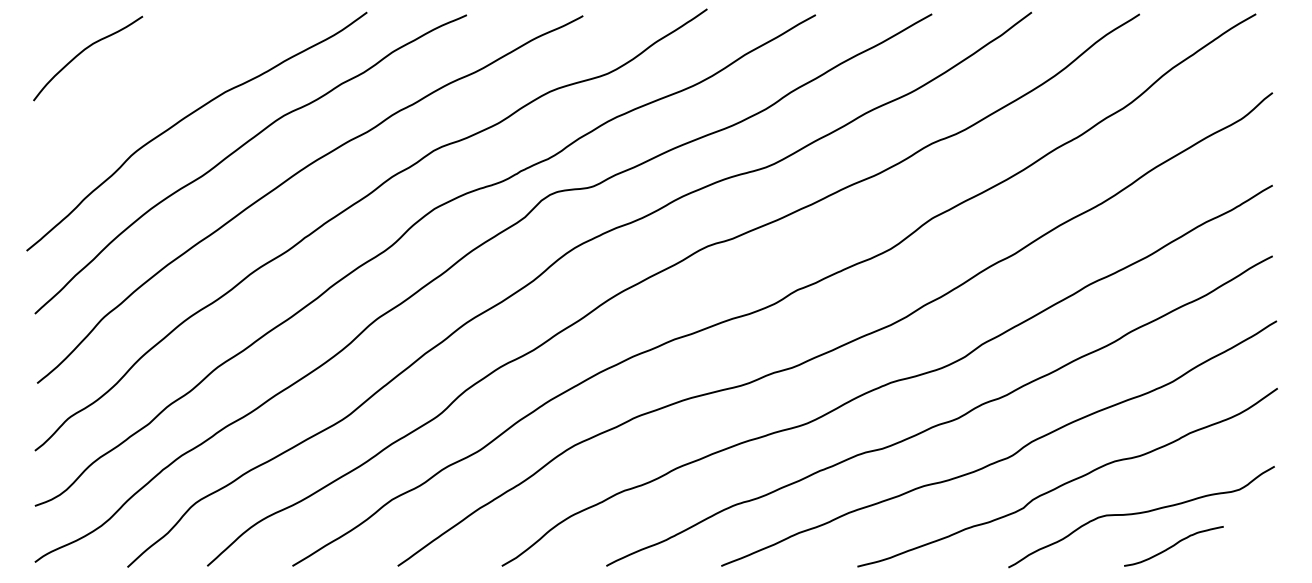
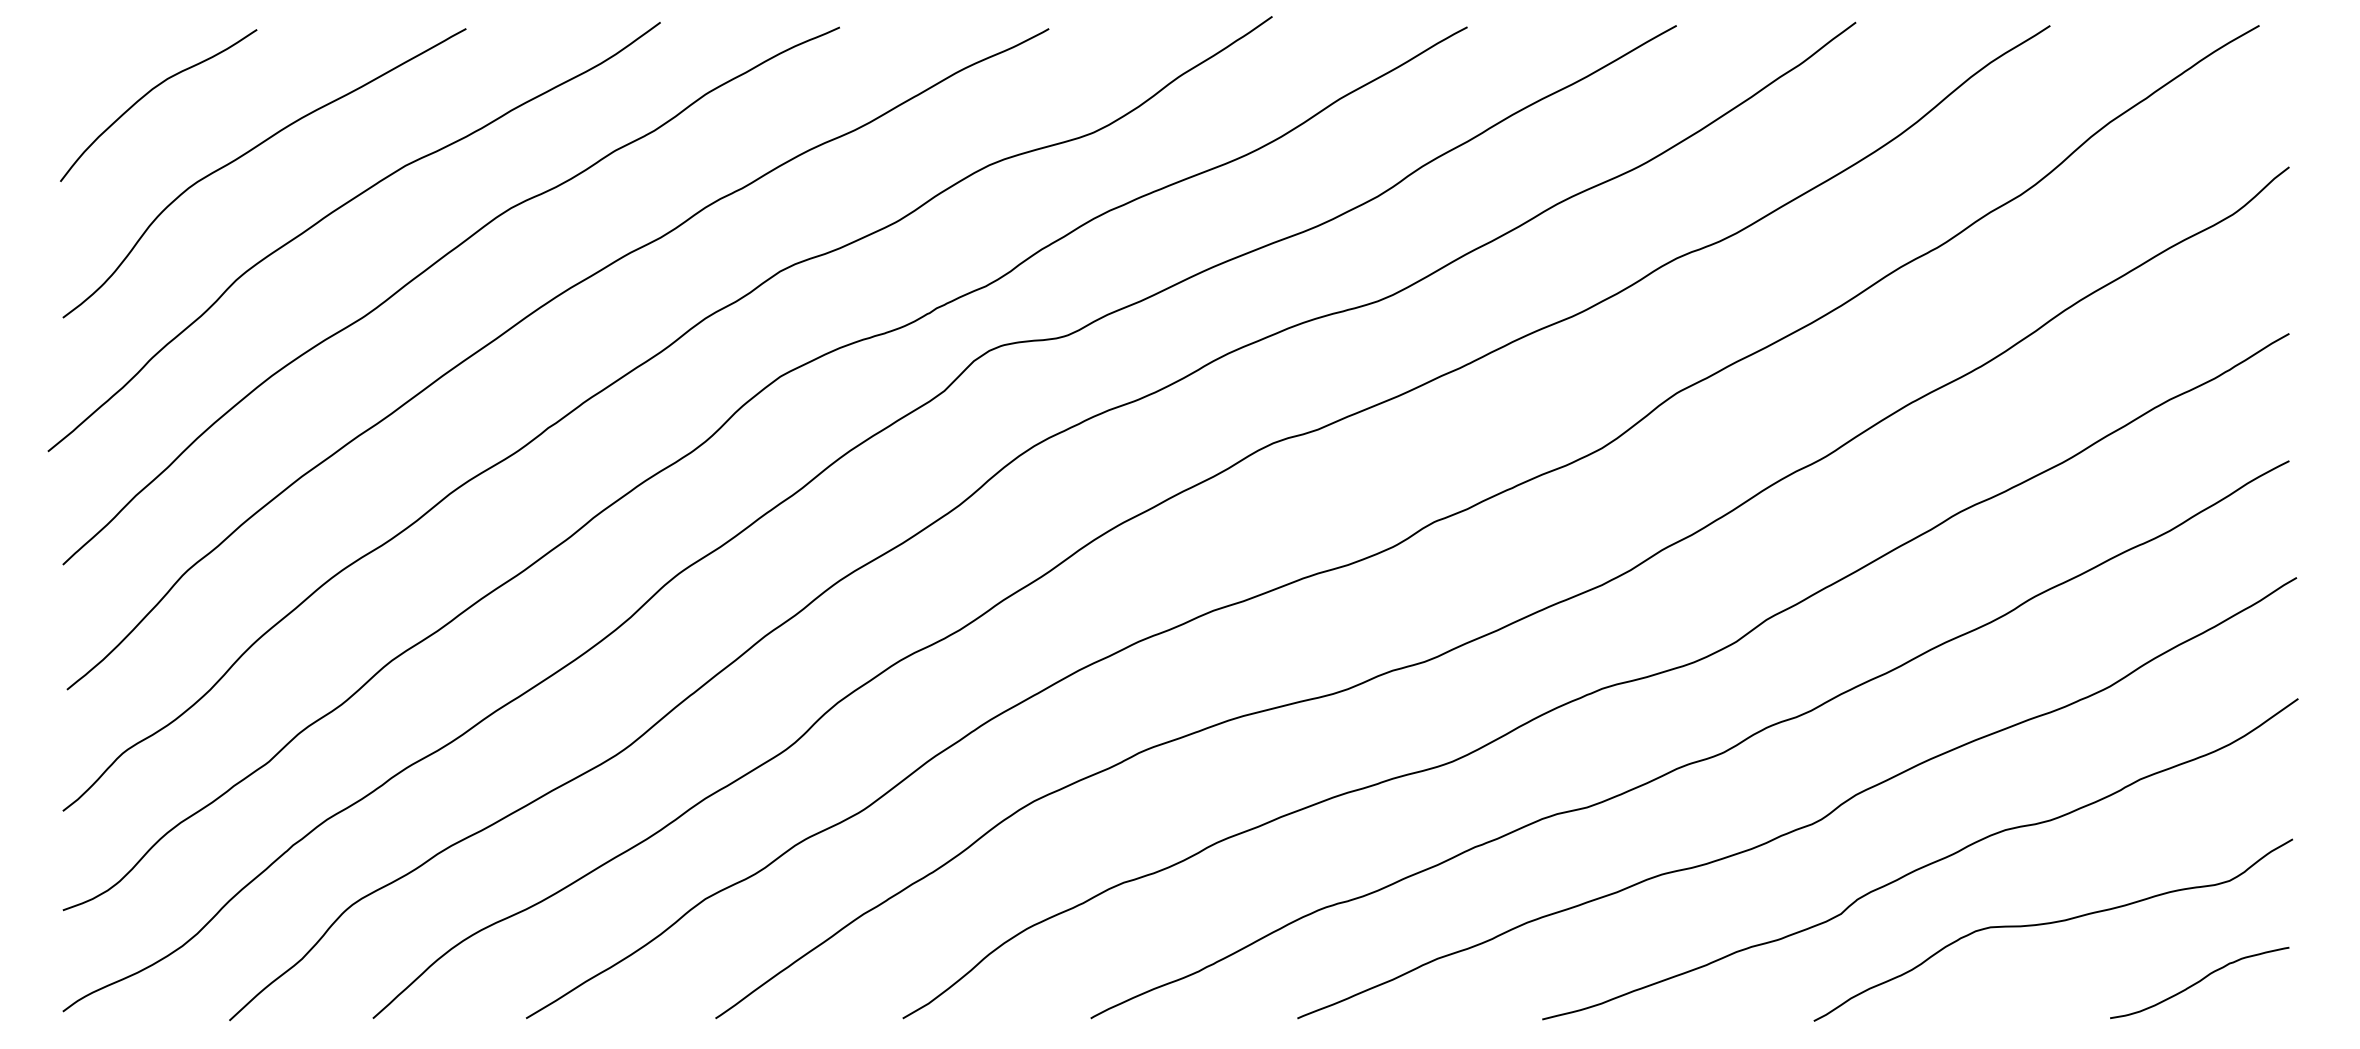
curve: (138, 85) -> (249, 153), added
curve: (1173, 546) -> (2198, 983), moved

